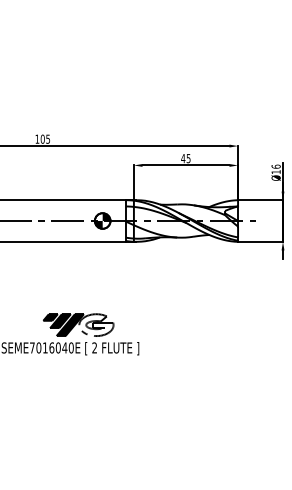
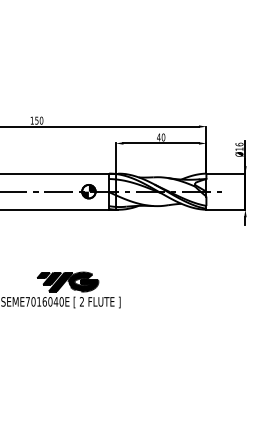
text: (45, 138) -> (39, 120), 105 -> 150
text: (188, 158) -> (163, 137), 45 -> 40
fill: (96, 325) -> (83, 282), added

